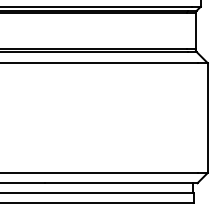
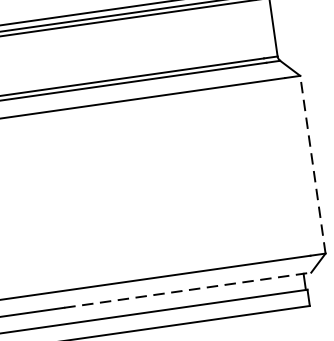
line: (207, 118) -> (312, 165), solid -> dashed
line: (121, 183) -> (188, 290), solid -> dashed

